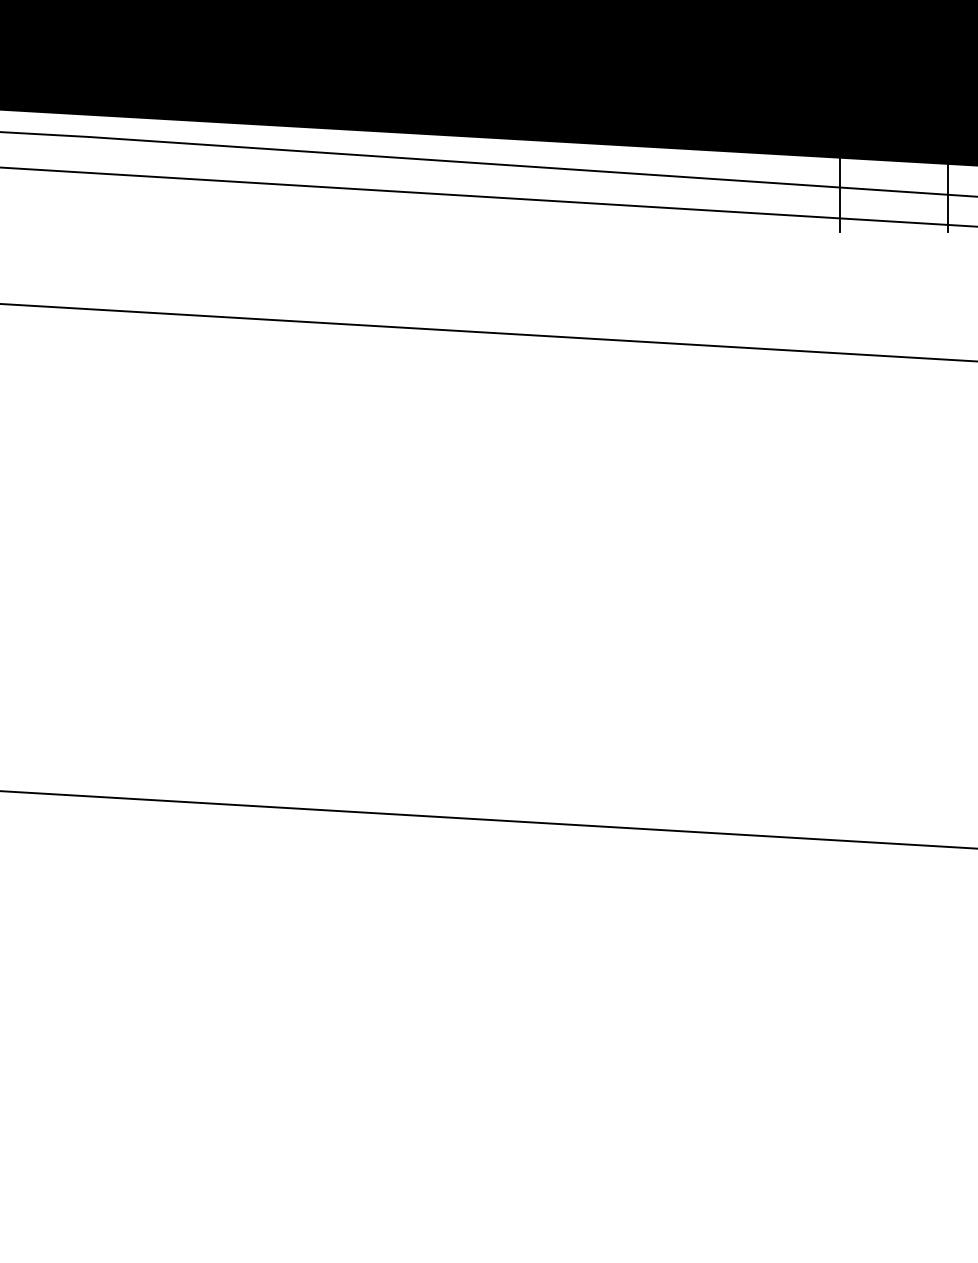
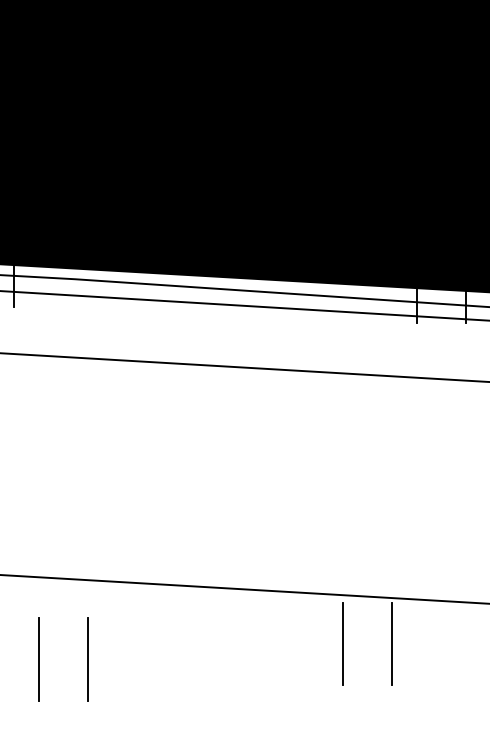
line: (677, 937) -> (342, 643), added
line: (784, 937) -> (391, 643), added
line: (9, 972) -> (38, 659), added
line: (116, 972) -> (87, 659), added

